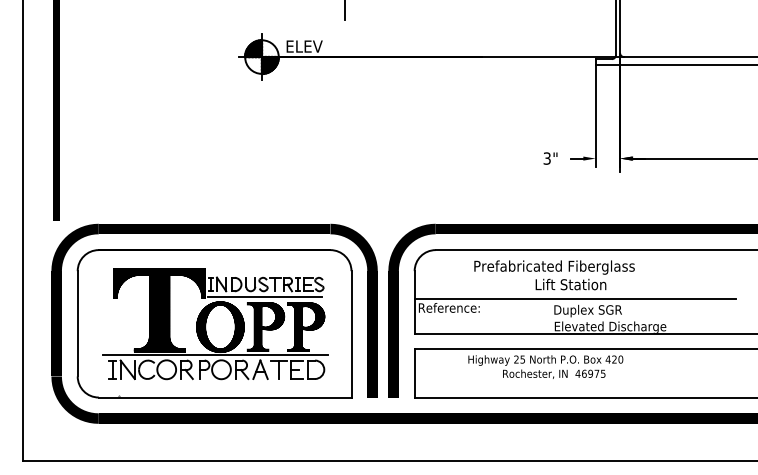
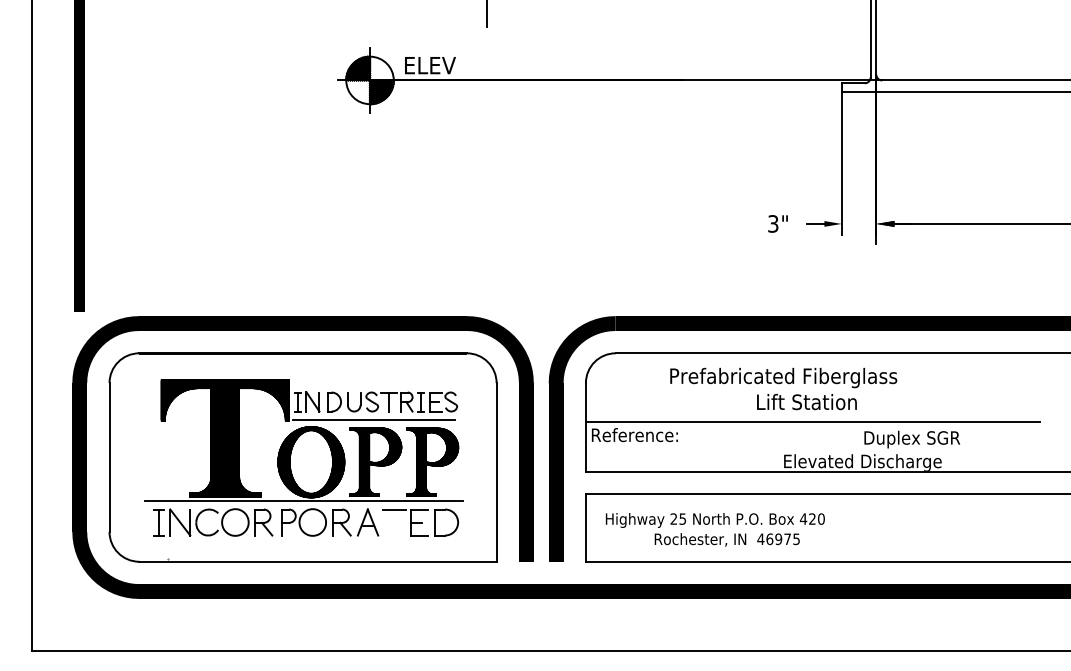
text: (588, 311) -> (912, 439), moved
text: (545, 366) -> (714, 529), moved
line: (279, 369) -> (394, 522), removed

